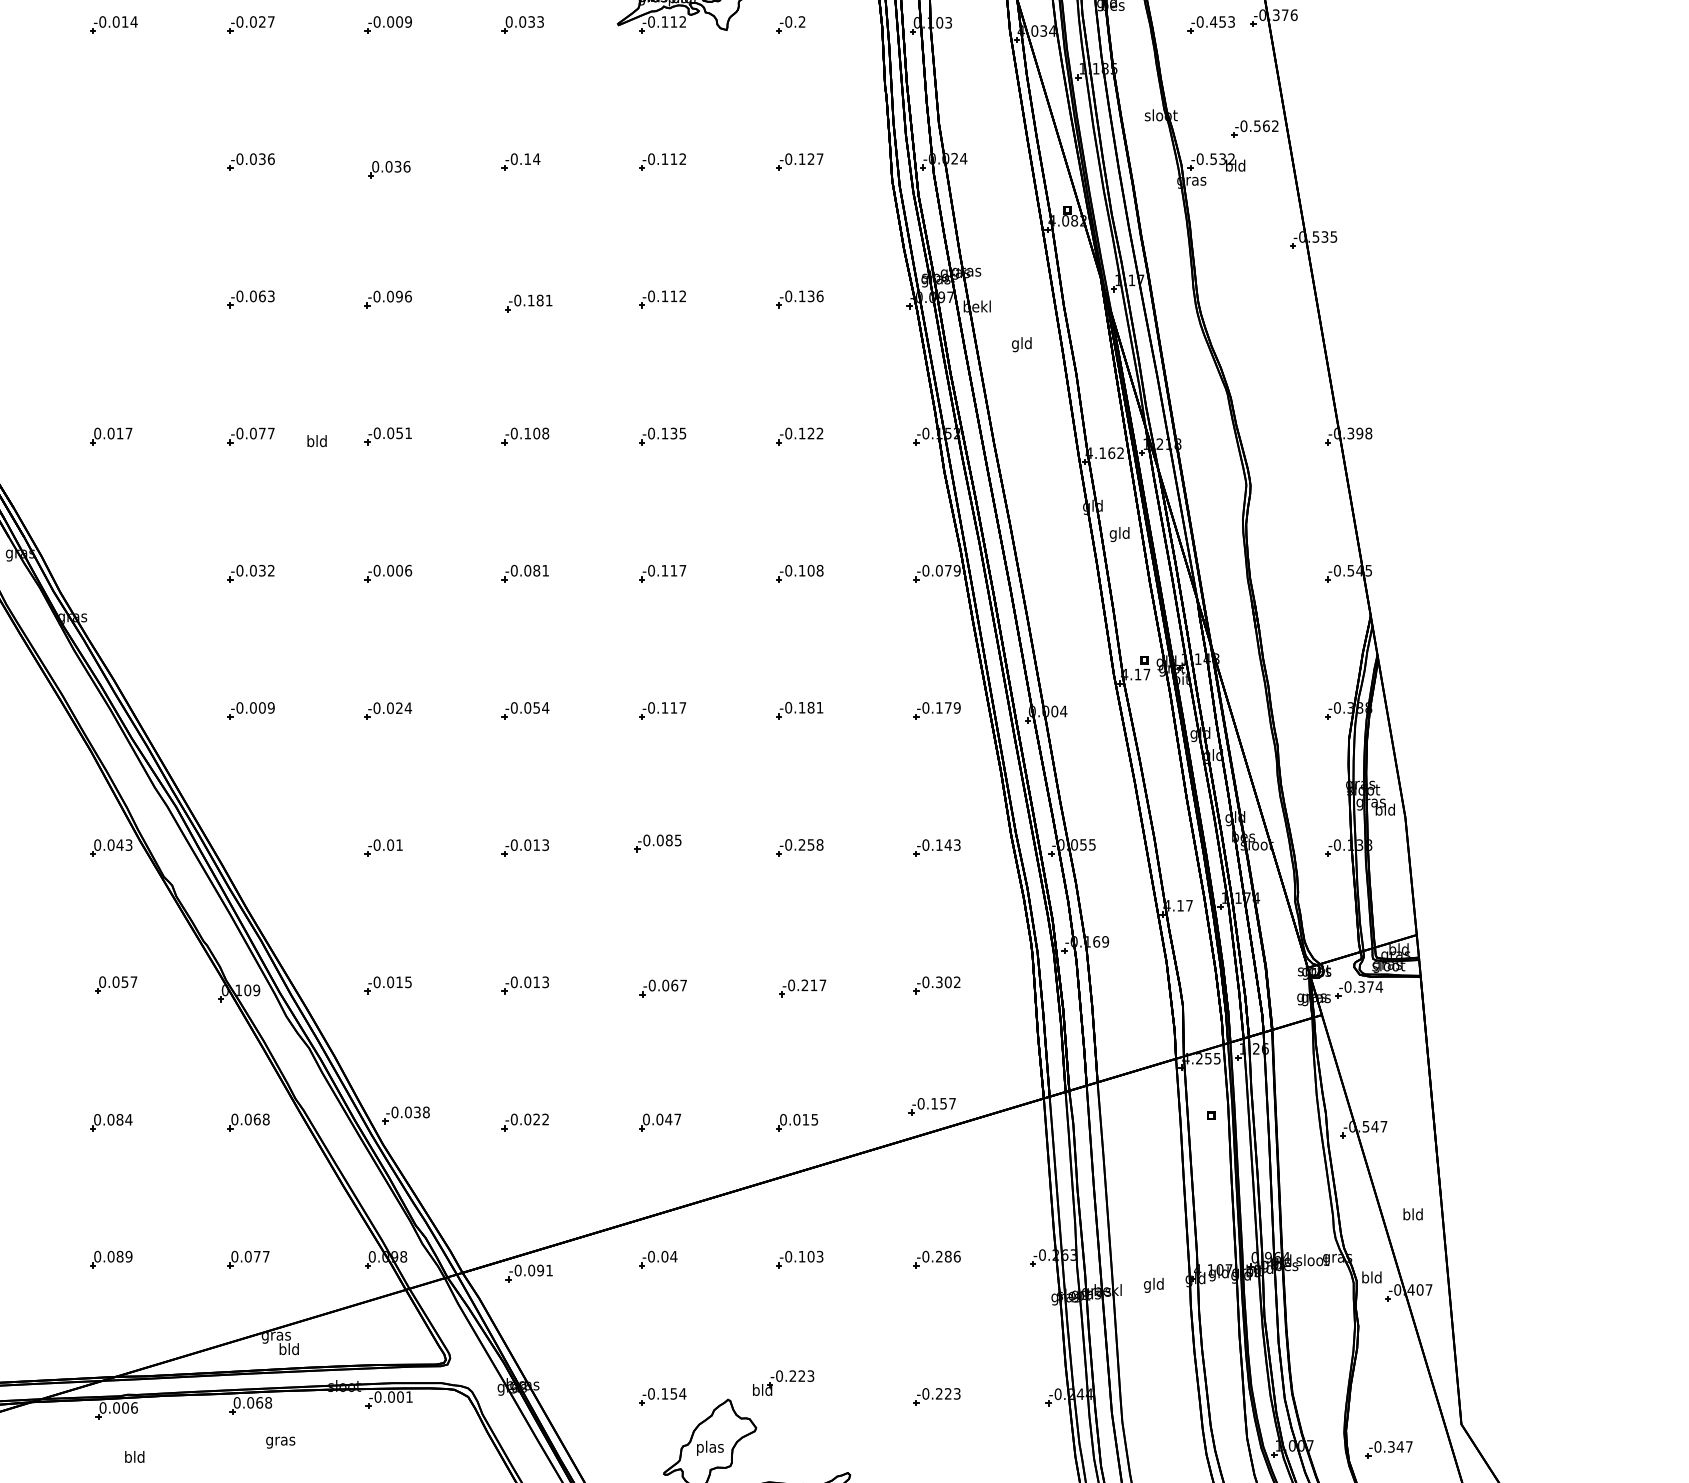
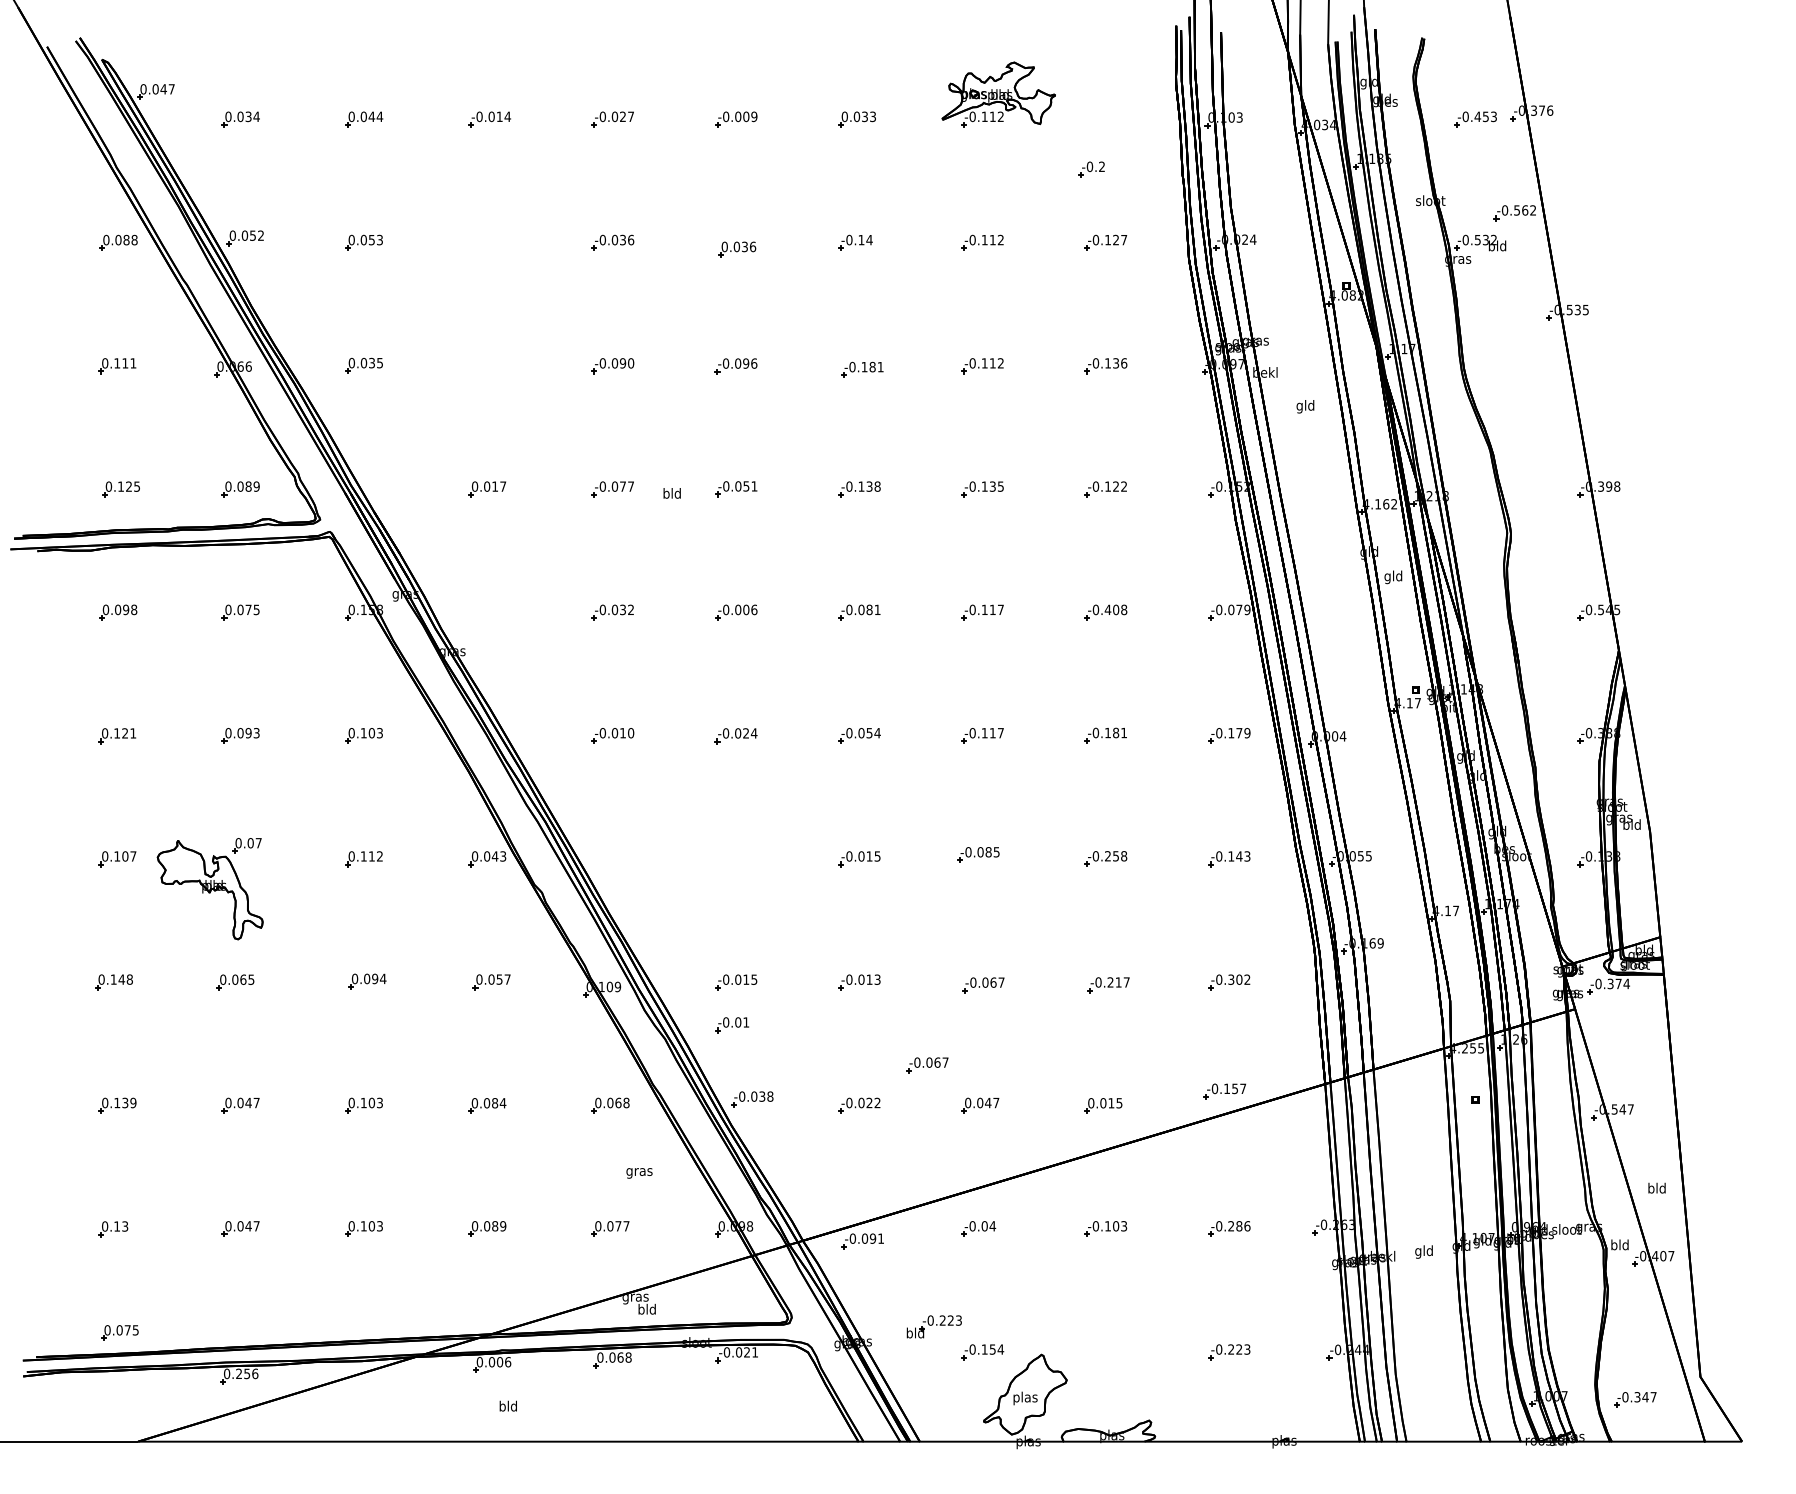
part: (790, 24) -> (1091, 169), moved
text: (266, 296) -> (626, 363), -0.063 -> -0.090
text: (536, 433) -> (869, 486), -0.108 -> -0.138
text: (801, 570) -> (1107, 609), -0.108 -> -0.408
text: (266, 708) -> (626, 733), -0.009 -> -0.010
text: (545, 844) -> (877, 855), -0.013 -> -0.015
part: (384, 848) -> (732, 1025), moved
part: (601, 1077) -> (927, 1065), added
part: (782, 1382) -> (933, 1326), moved
text: (400, 1397) -> (747, 1352), -0.001 -> -0.021
text: (280, 1442) -> (639, 1173), moved

